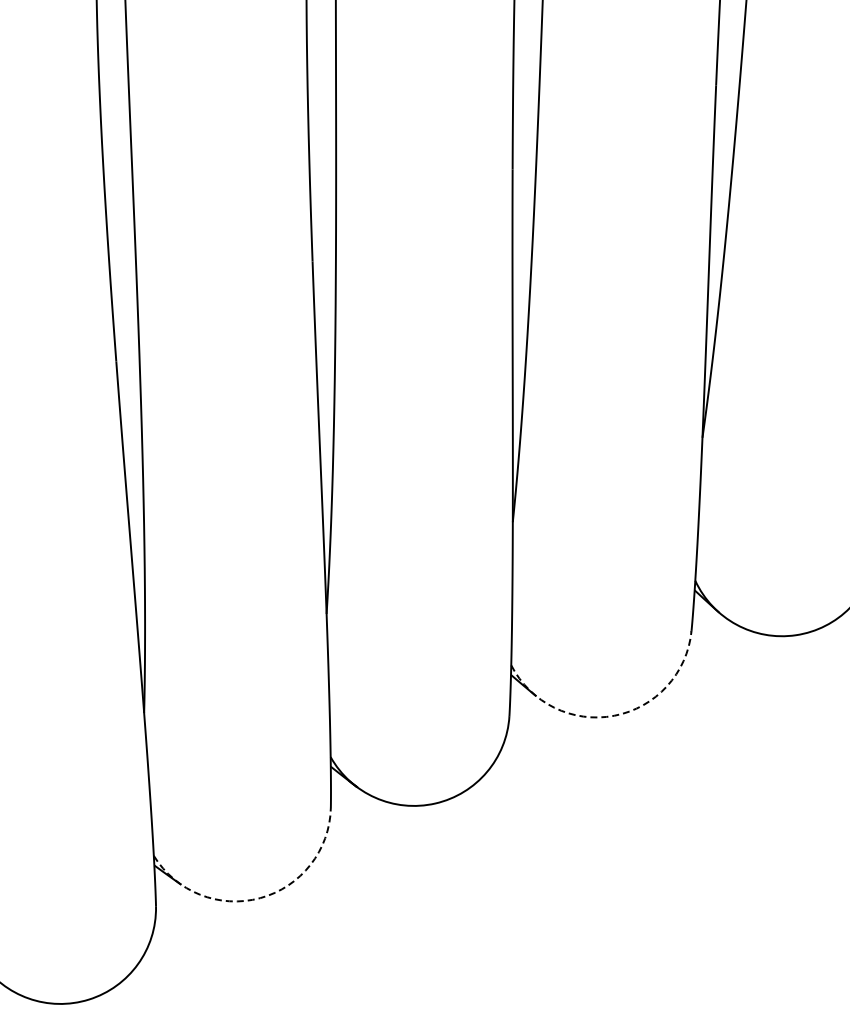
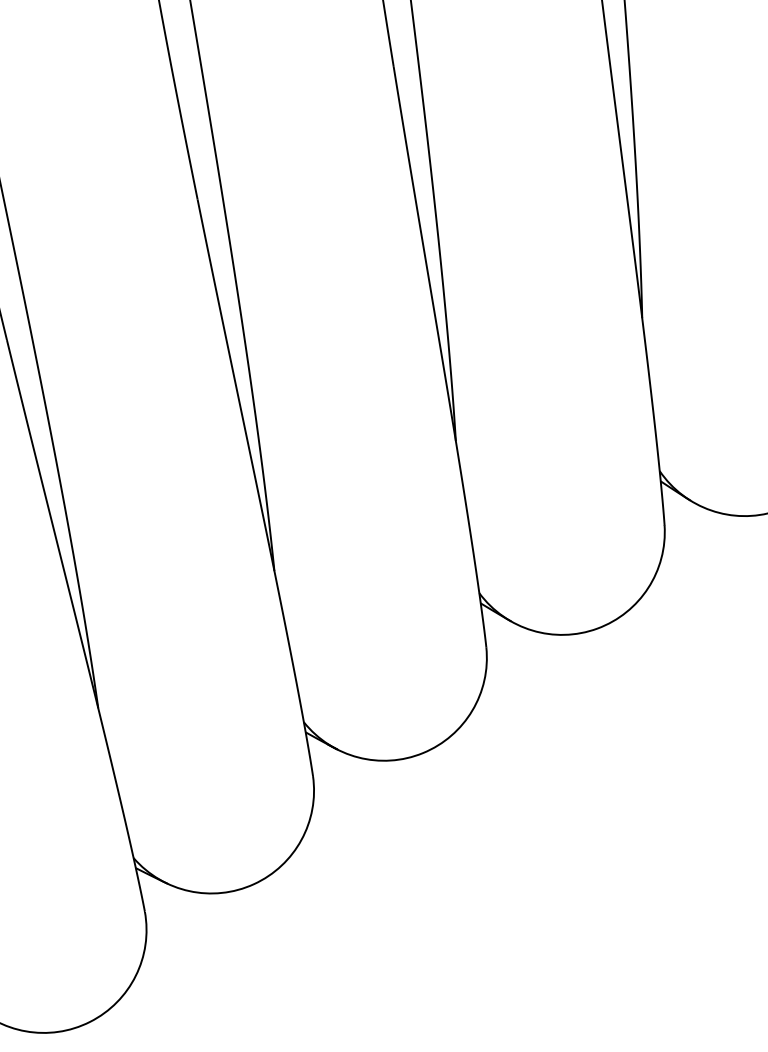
arc: (614, 715) -> (597, 628), dashed -> solid
arc: (260, 898) -> (254, 884), dashed -> solid

